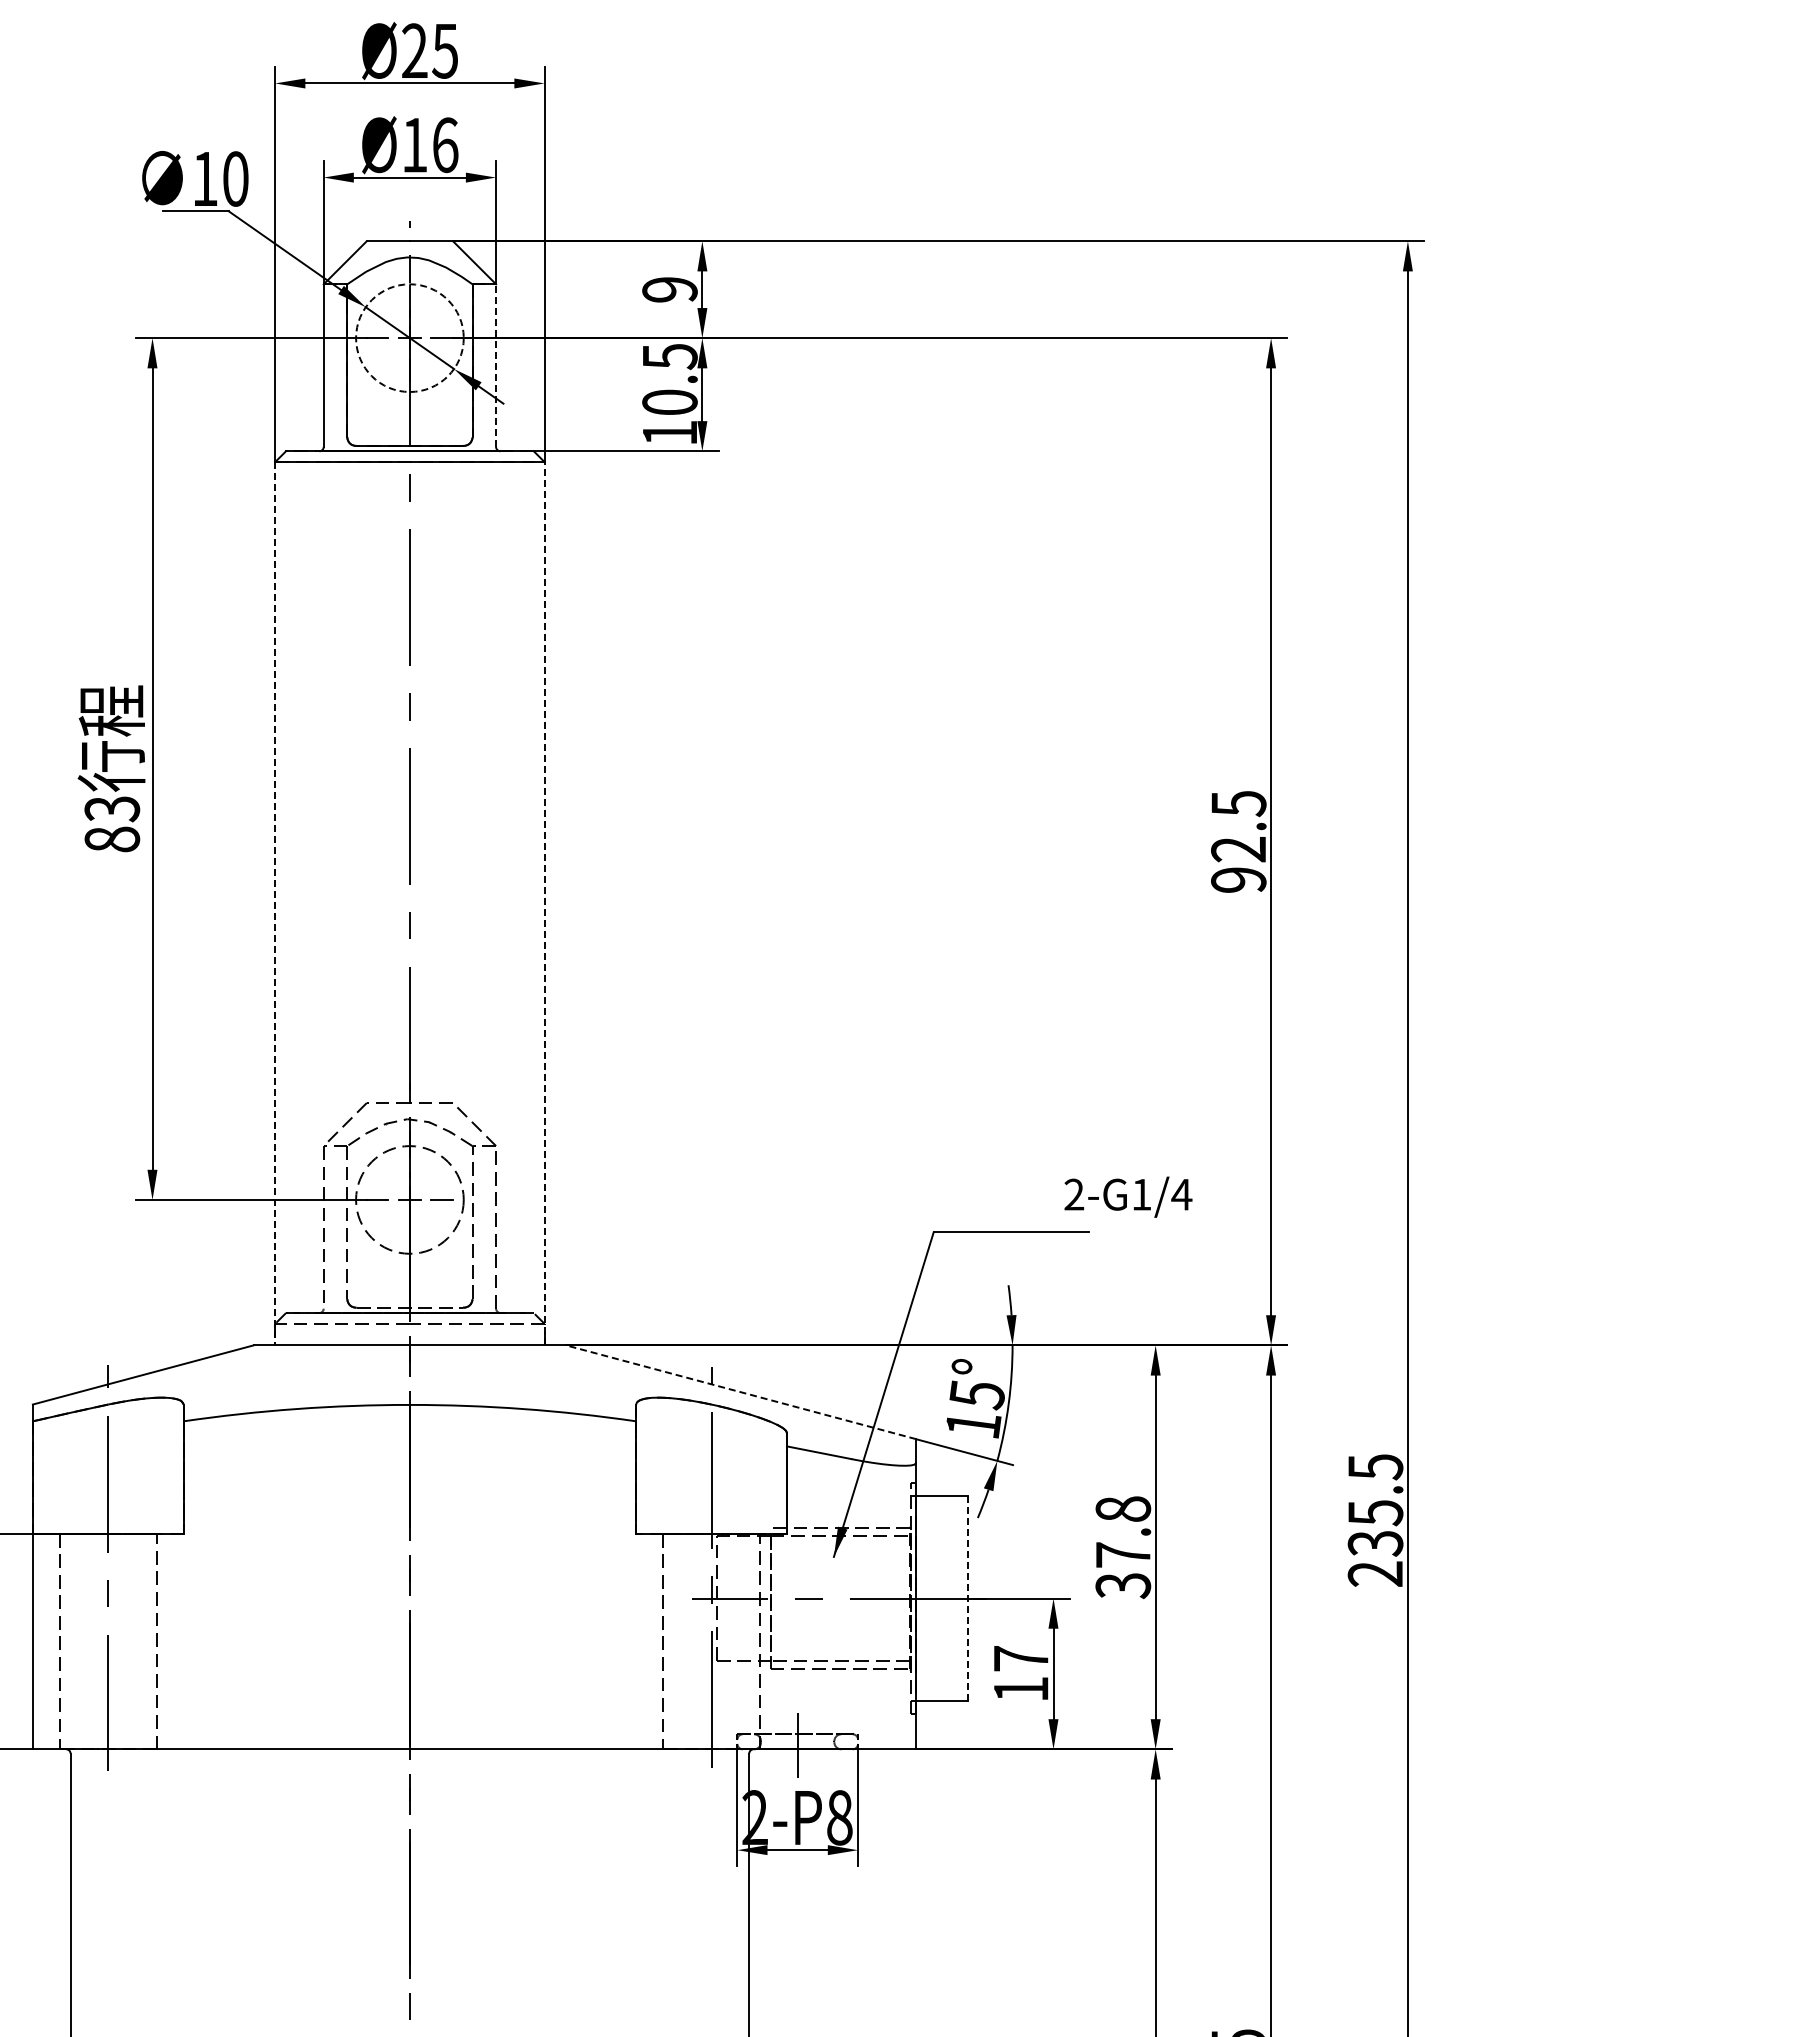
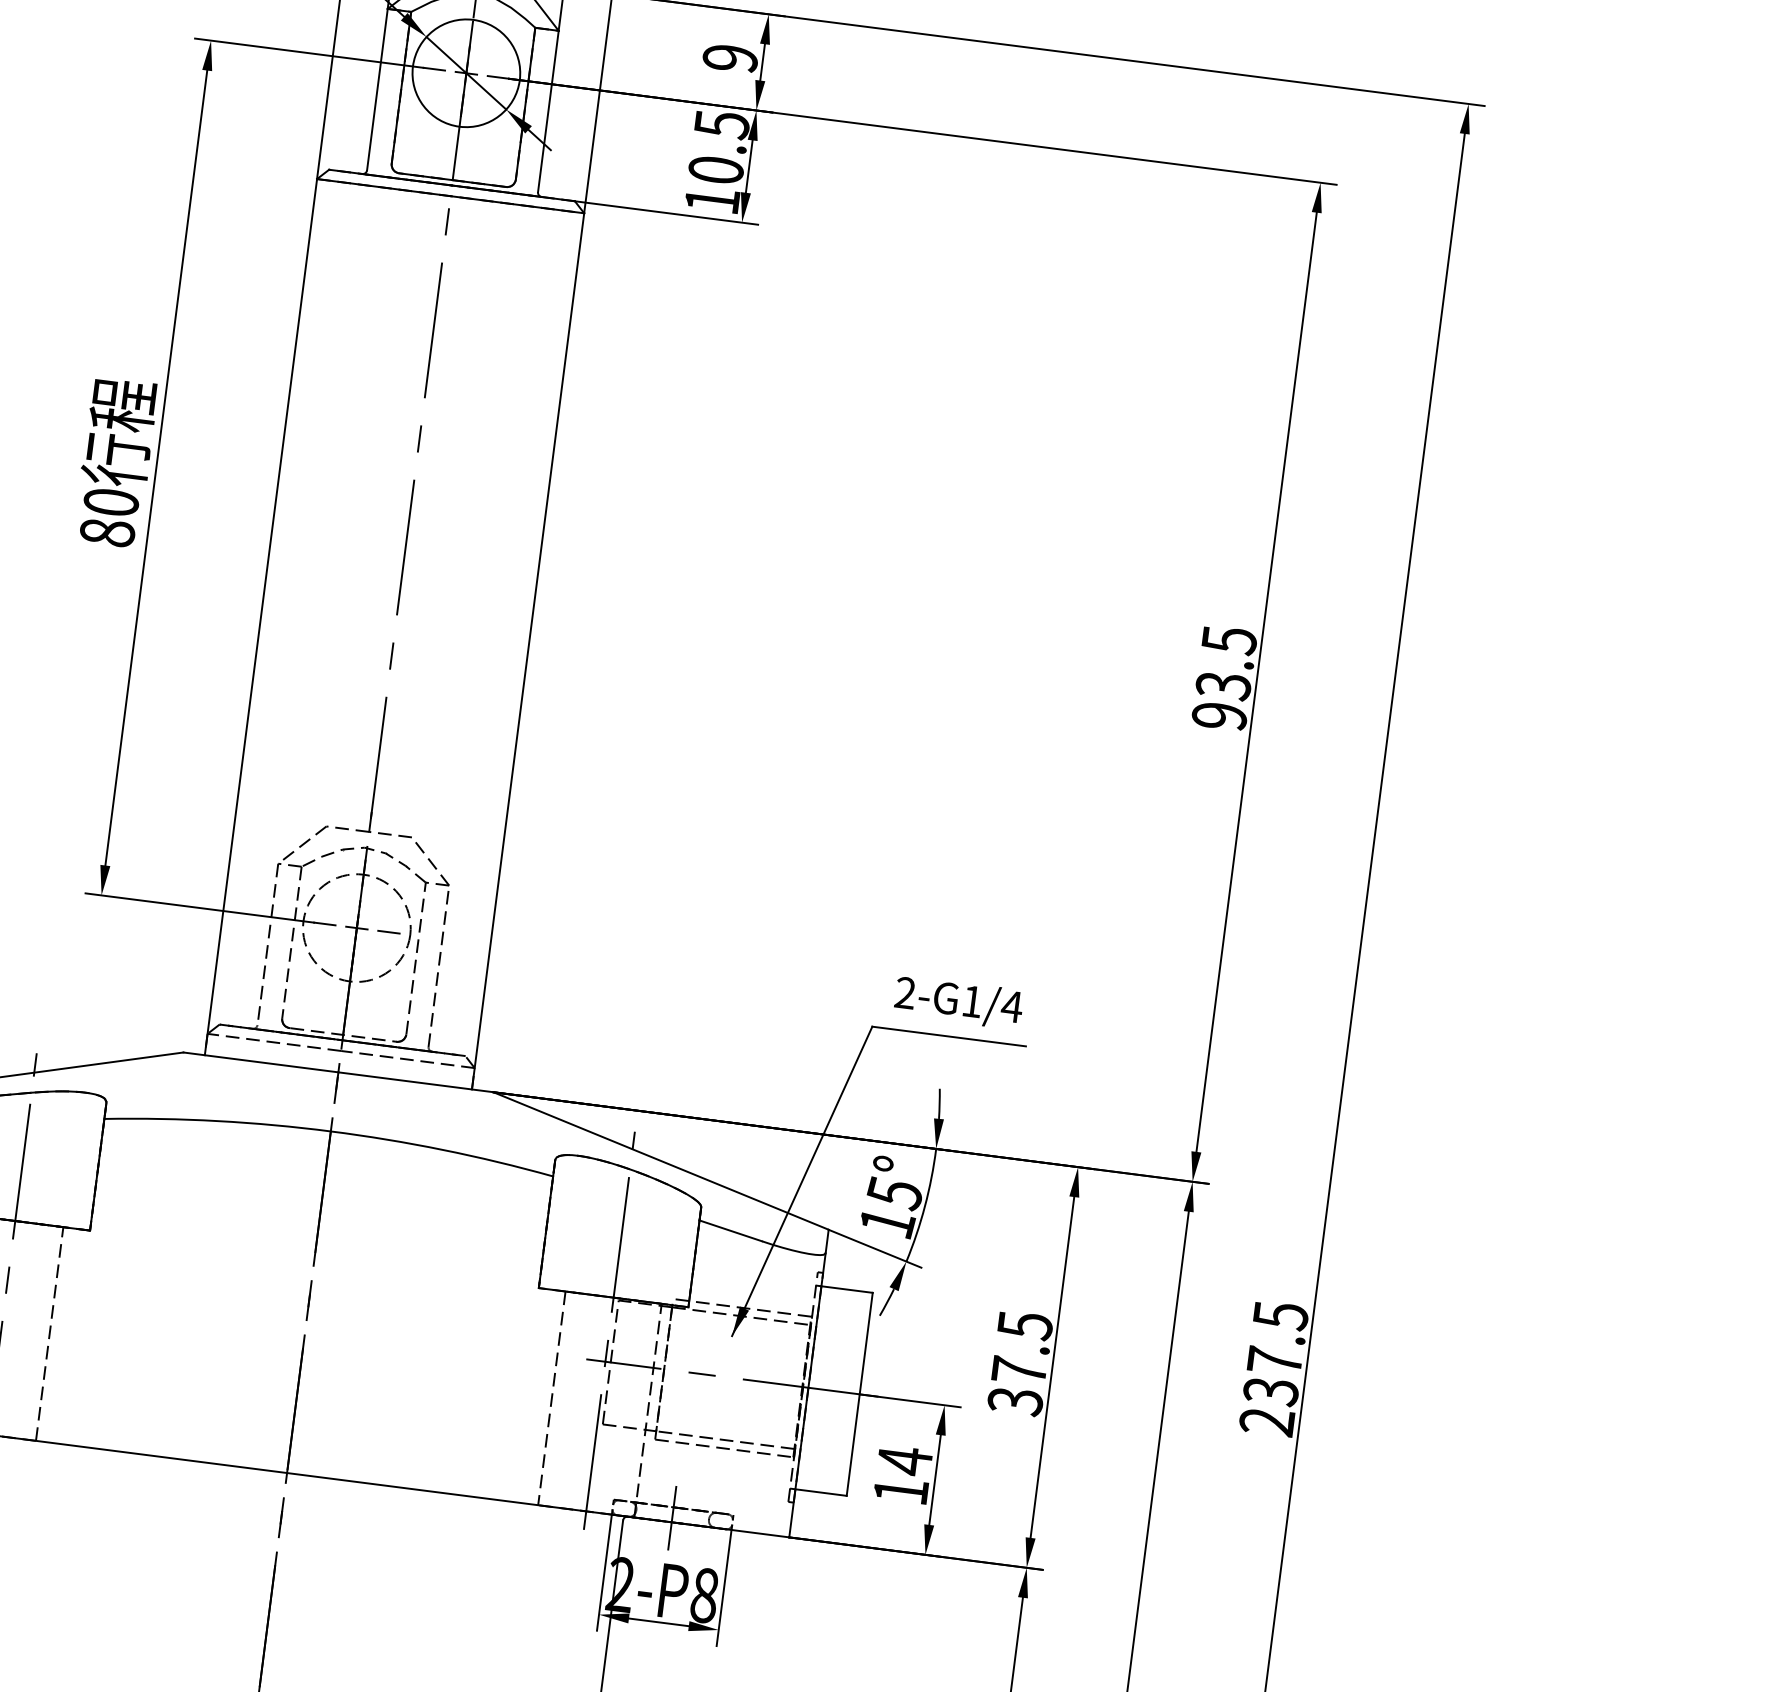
circle: (409, 338) -> (465, 73), dashed -> solid
line: (496, 365) -> (548, 111), dashed -> solid
text: (112, 809) -> (111, 503), 83 -> 80
text: (1238, 849) -> (1223, 685), 92.5 -> 93.5
line: (275, 903) -> (261, 616), dashed -> solid
line: (544, 903) -> (528, 651), dashed -> solid
text: (1128, 1196) -> (958, 1001), moved
line: (740, 1392) -> (660, 1161), dashed -> solid
text: (1123, 1509) -> (1025, 1325), 37.8 -> 37.5
text: (1375, 1513) -> (1274, 1361), 235.5 -> 237.5
line: (967, 1599) -> (859, 1395), dashed -> solid
text: (1021, 1658) -> (905, 1460), 17 -> 14

